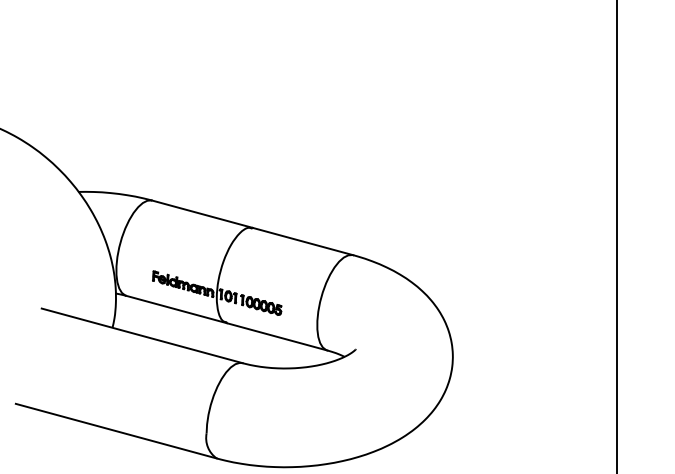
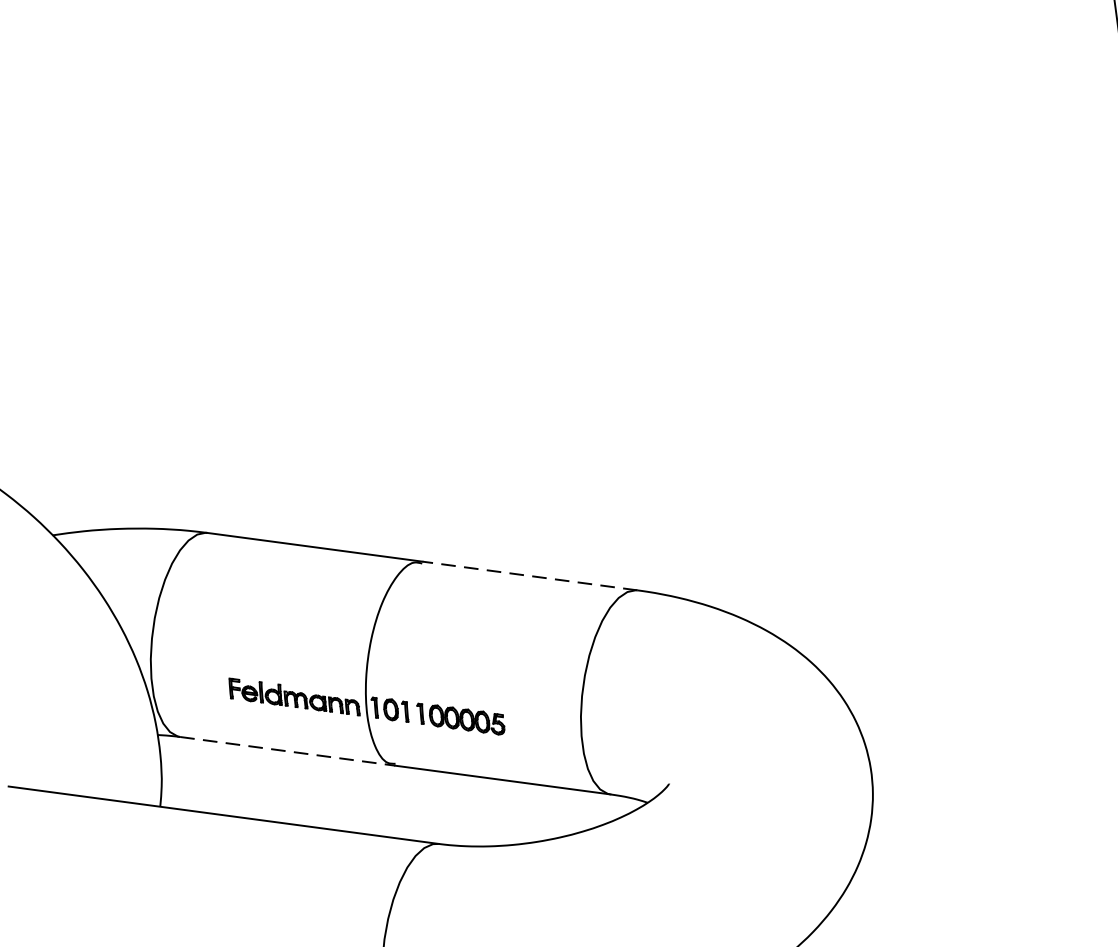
line: (302, 241) -> (528, 576), solid -> dashed
line: (177, 309) -> (289, 751), solid -> dashed

